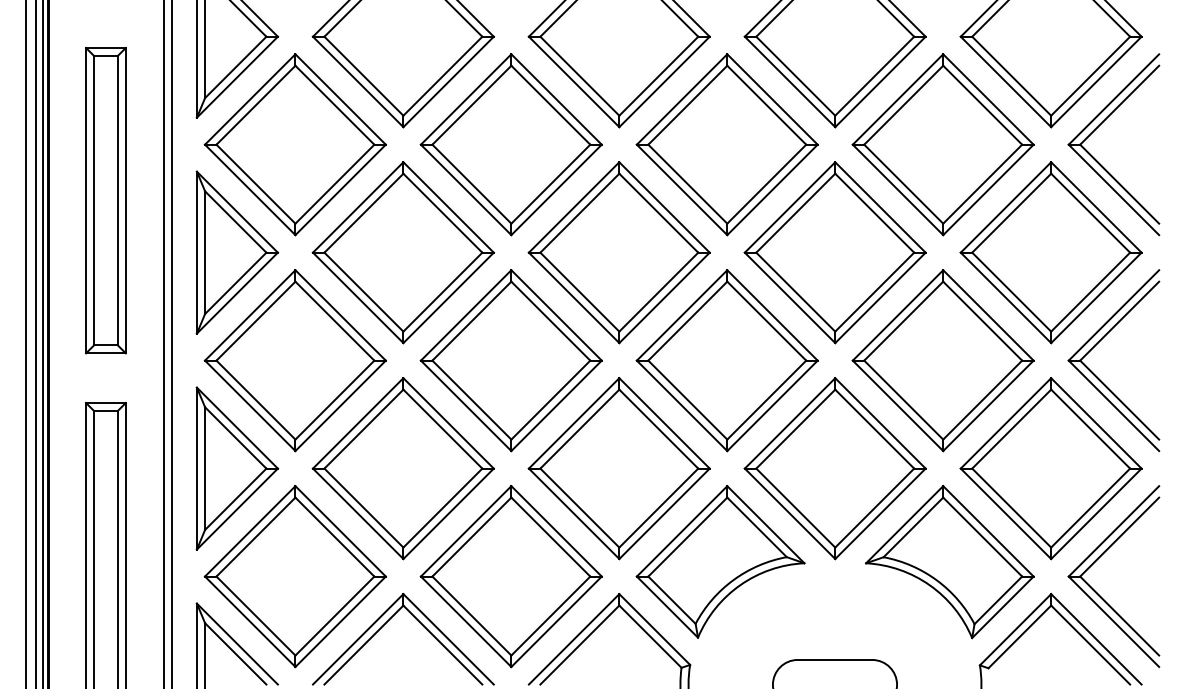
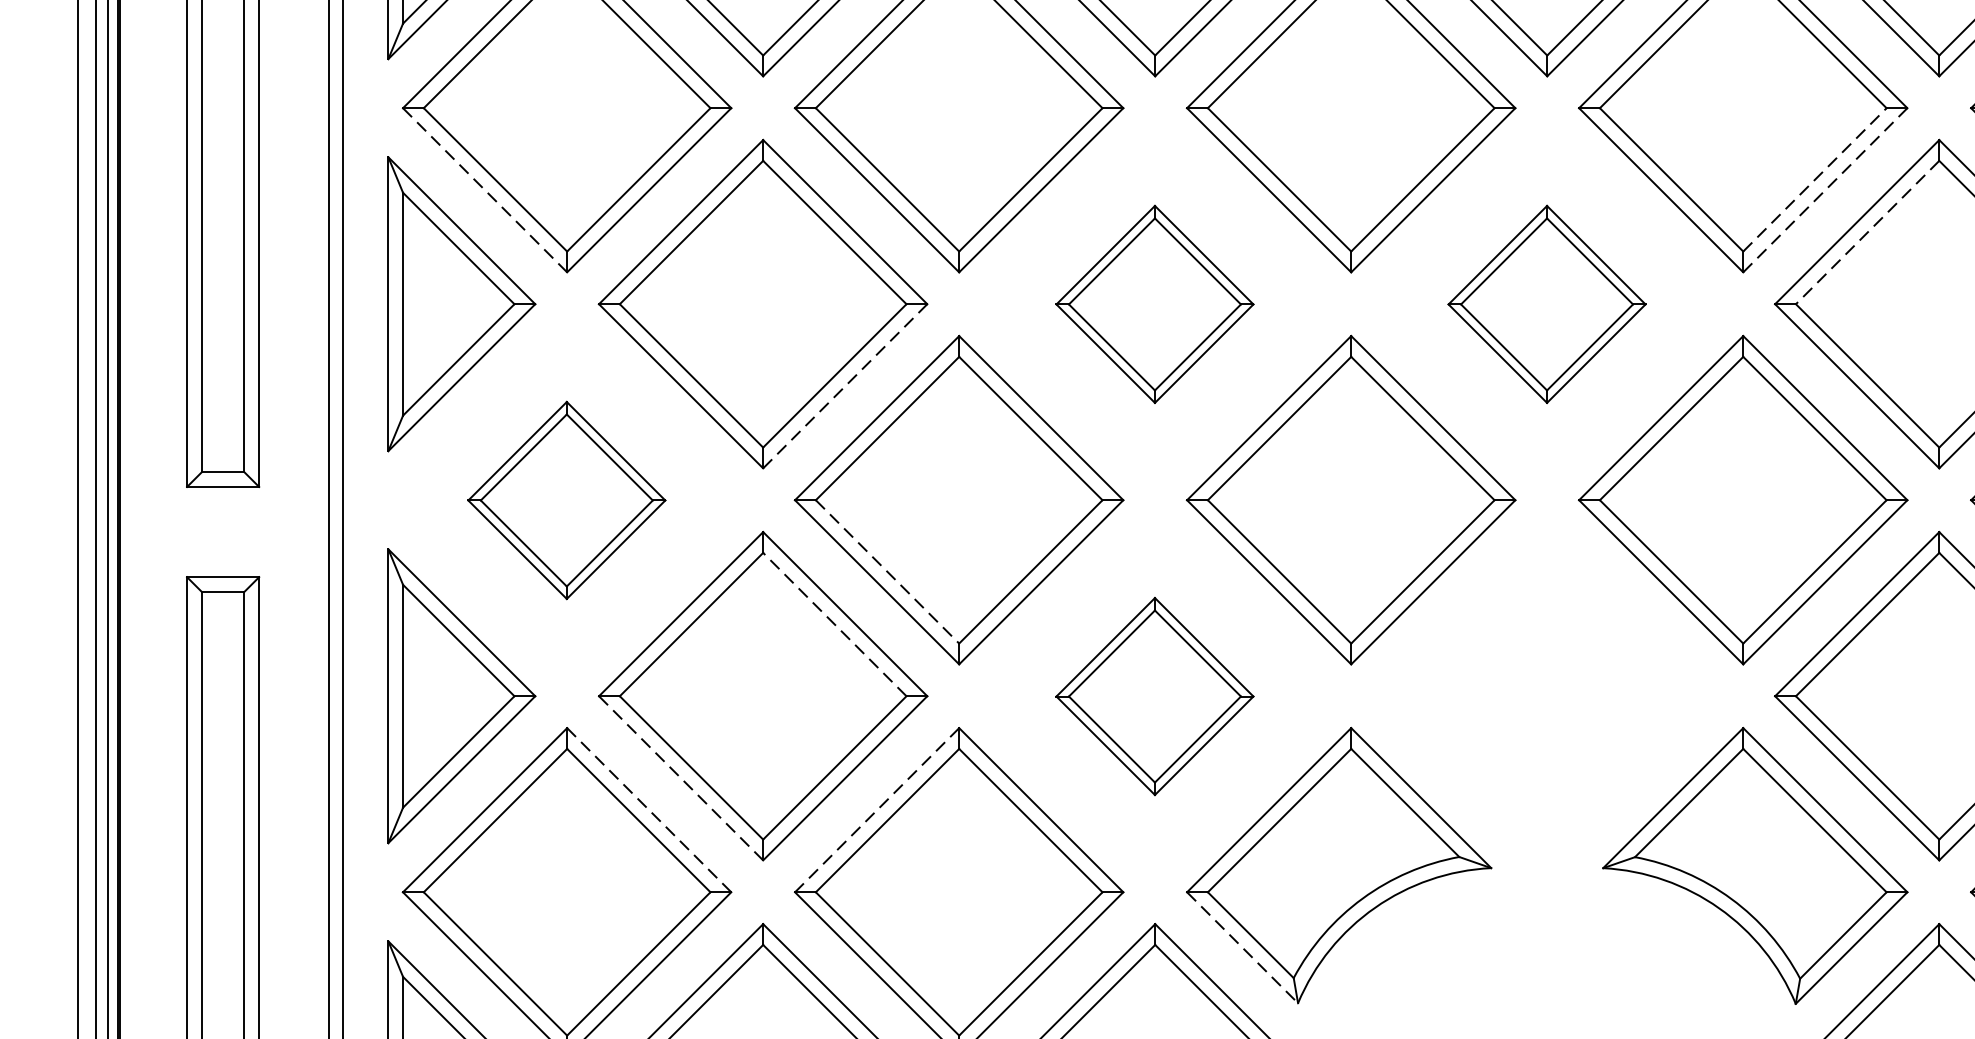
line: (982, 184) -> (1814, 180), solid -> dashed
line: (250, 189) -> (485, 189), solid -> dashed
line: (988, 189) -> (1825, 189), solid -> dashed
line: (1011, 213) -> (1867, 233), solid -> dashed
part: (618, 252) -> (1153, 303), size x0.6
part: (834, 252) -> (1545, 303), size x0.6
line: (448, 297) -> (845, 385), solid -> dashed
part: (294, 360) -> (565, 499), size x0.6
line: (471, 400) -> (886, 572), solid -> dashed
line: (442, 429) -> (834, 625), solid -> dashed
part: (618, 468) -> (1153, 696), size x0.6
part: (834, 468) -> (1545, 696), removed
line: (358, 513) -> (681, 777), solid -> dashed
line: (340, 531) -> (648, 810), solid -> dashed
line: (466, 531) -> (877, 810), solid -> dashed
line: (667, 607) -> (1242, 948), solid -> dashed

